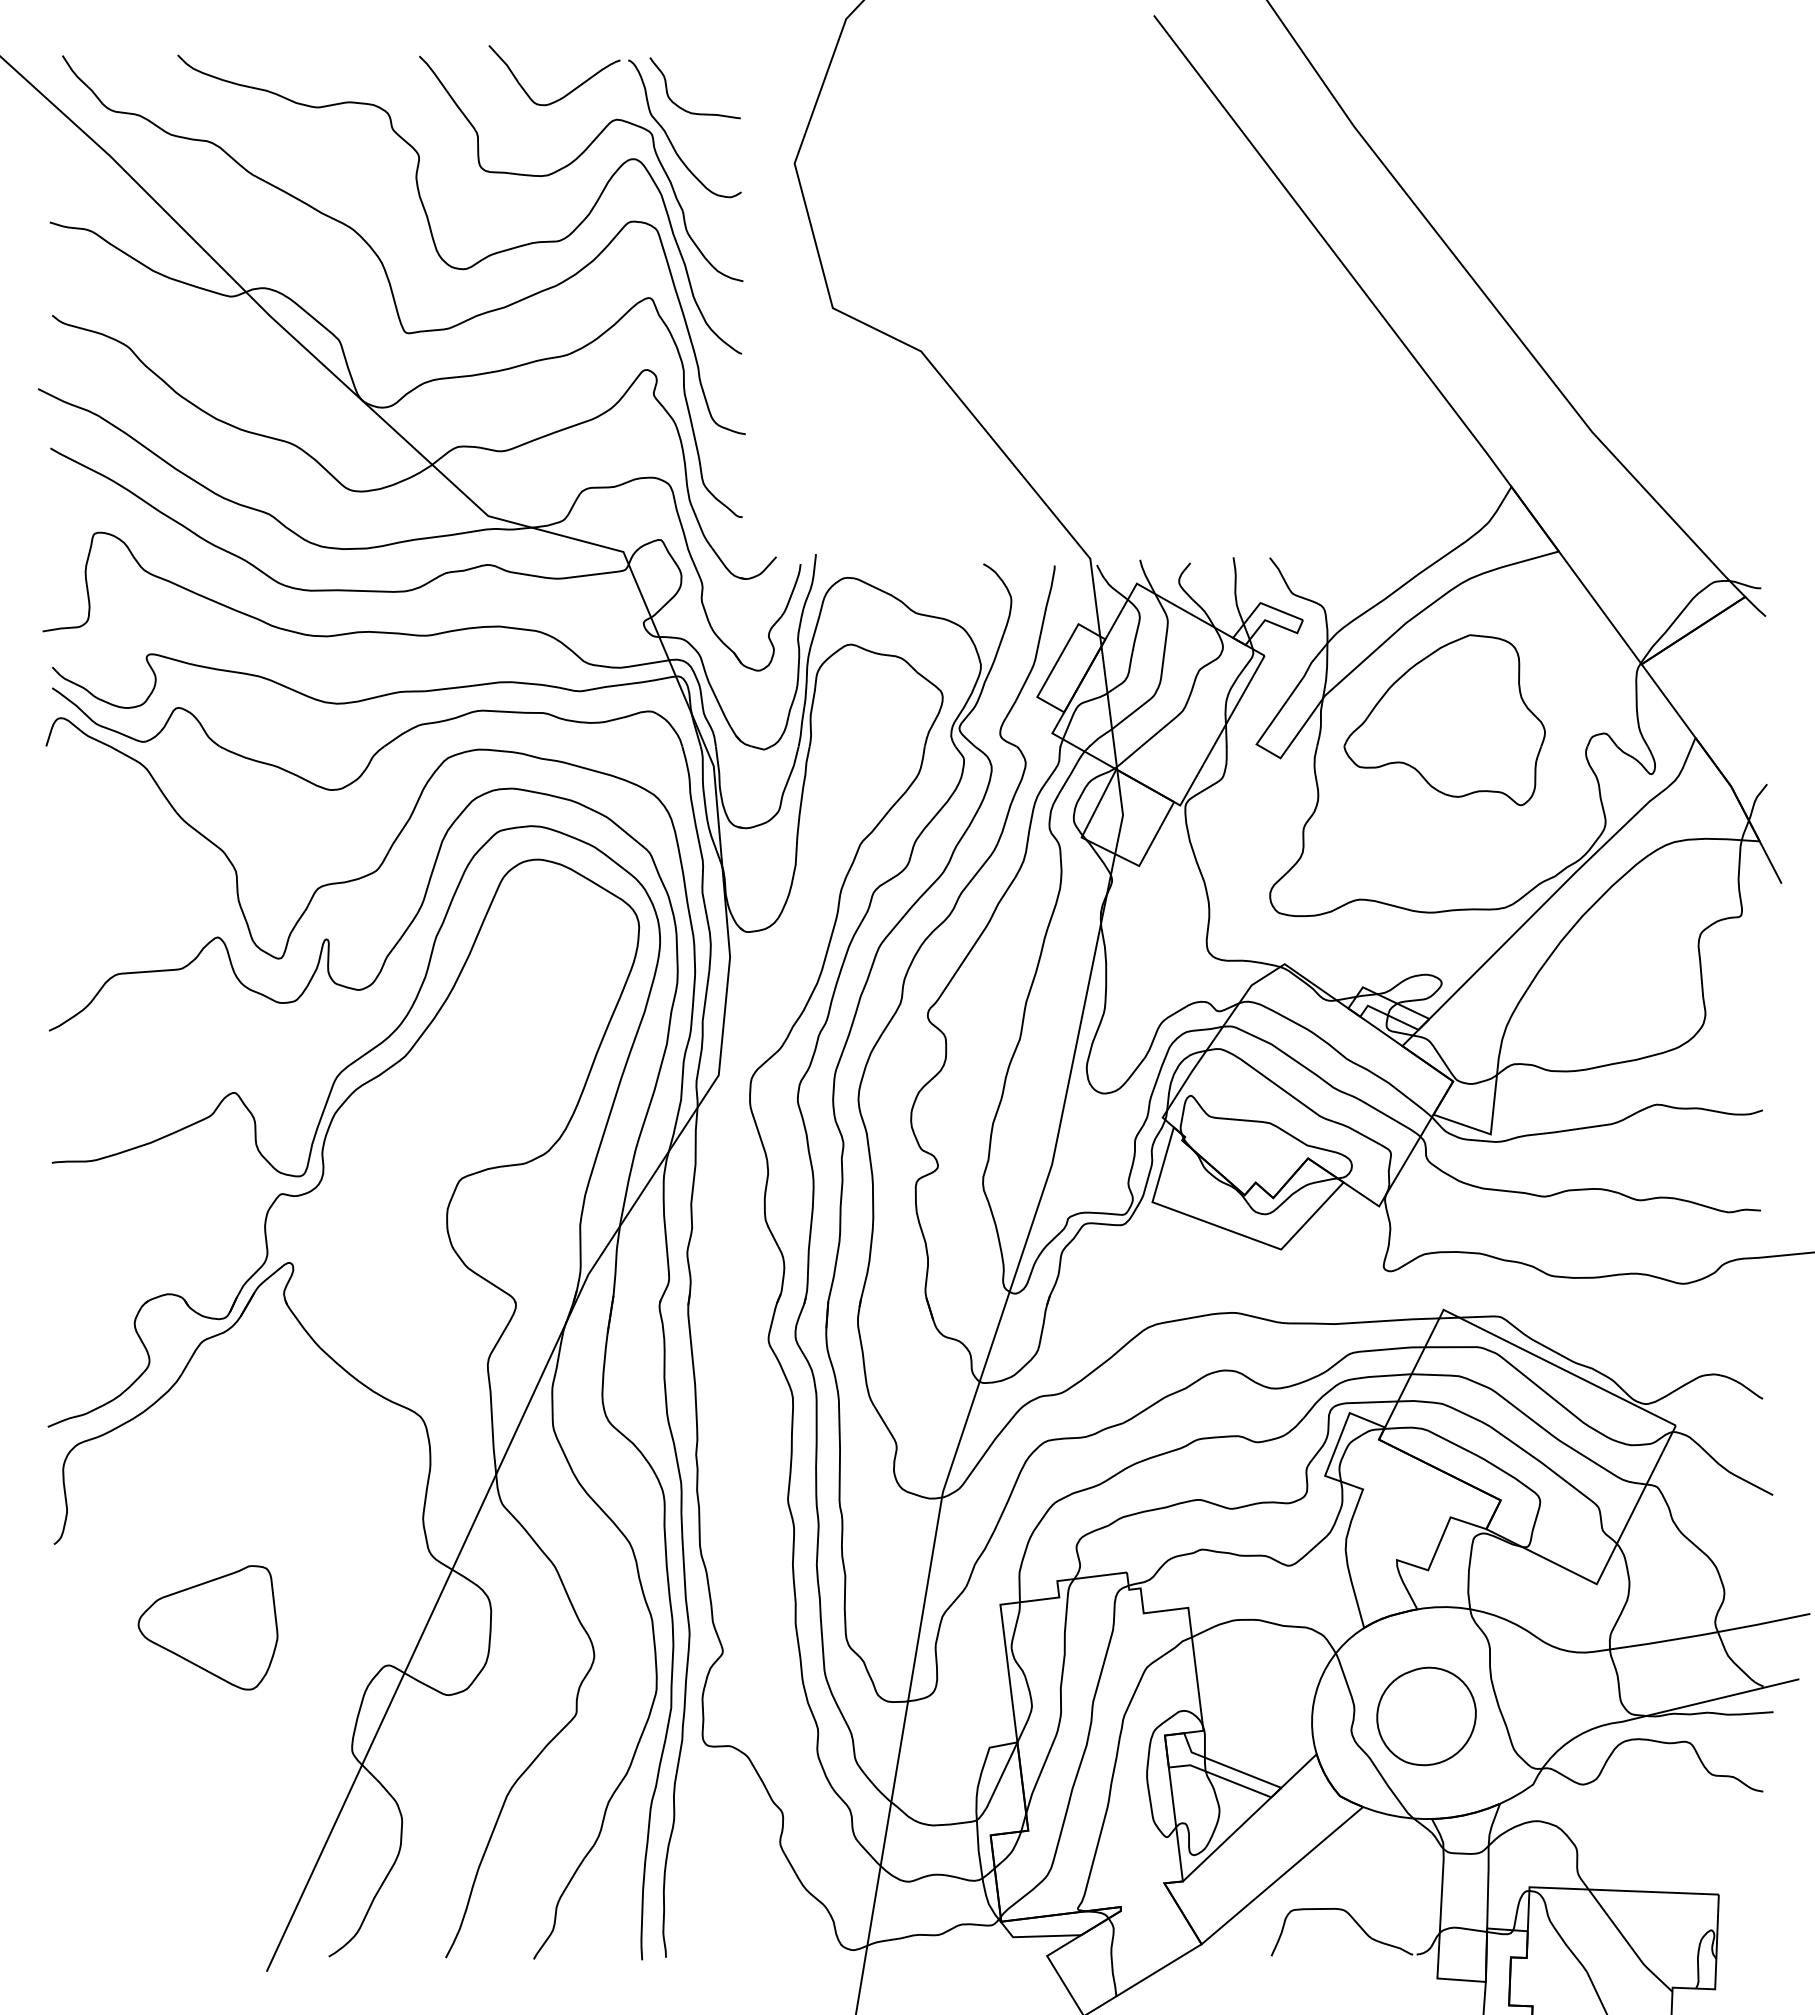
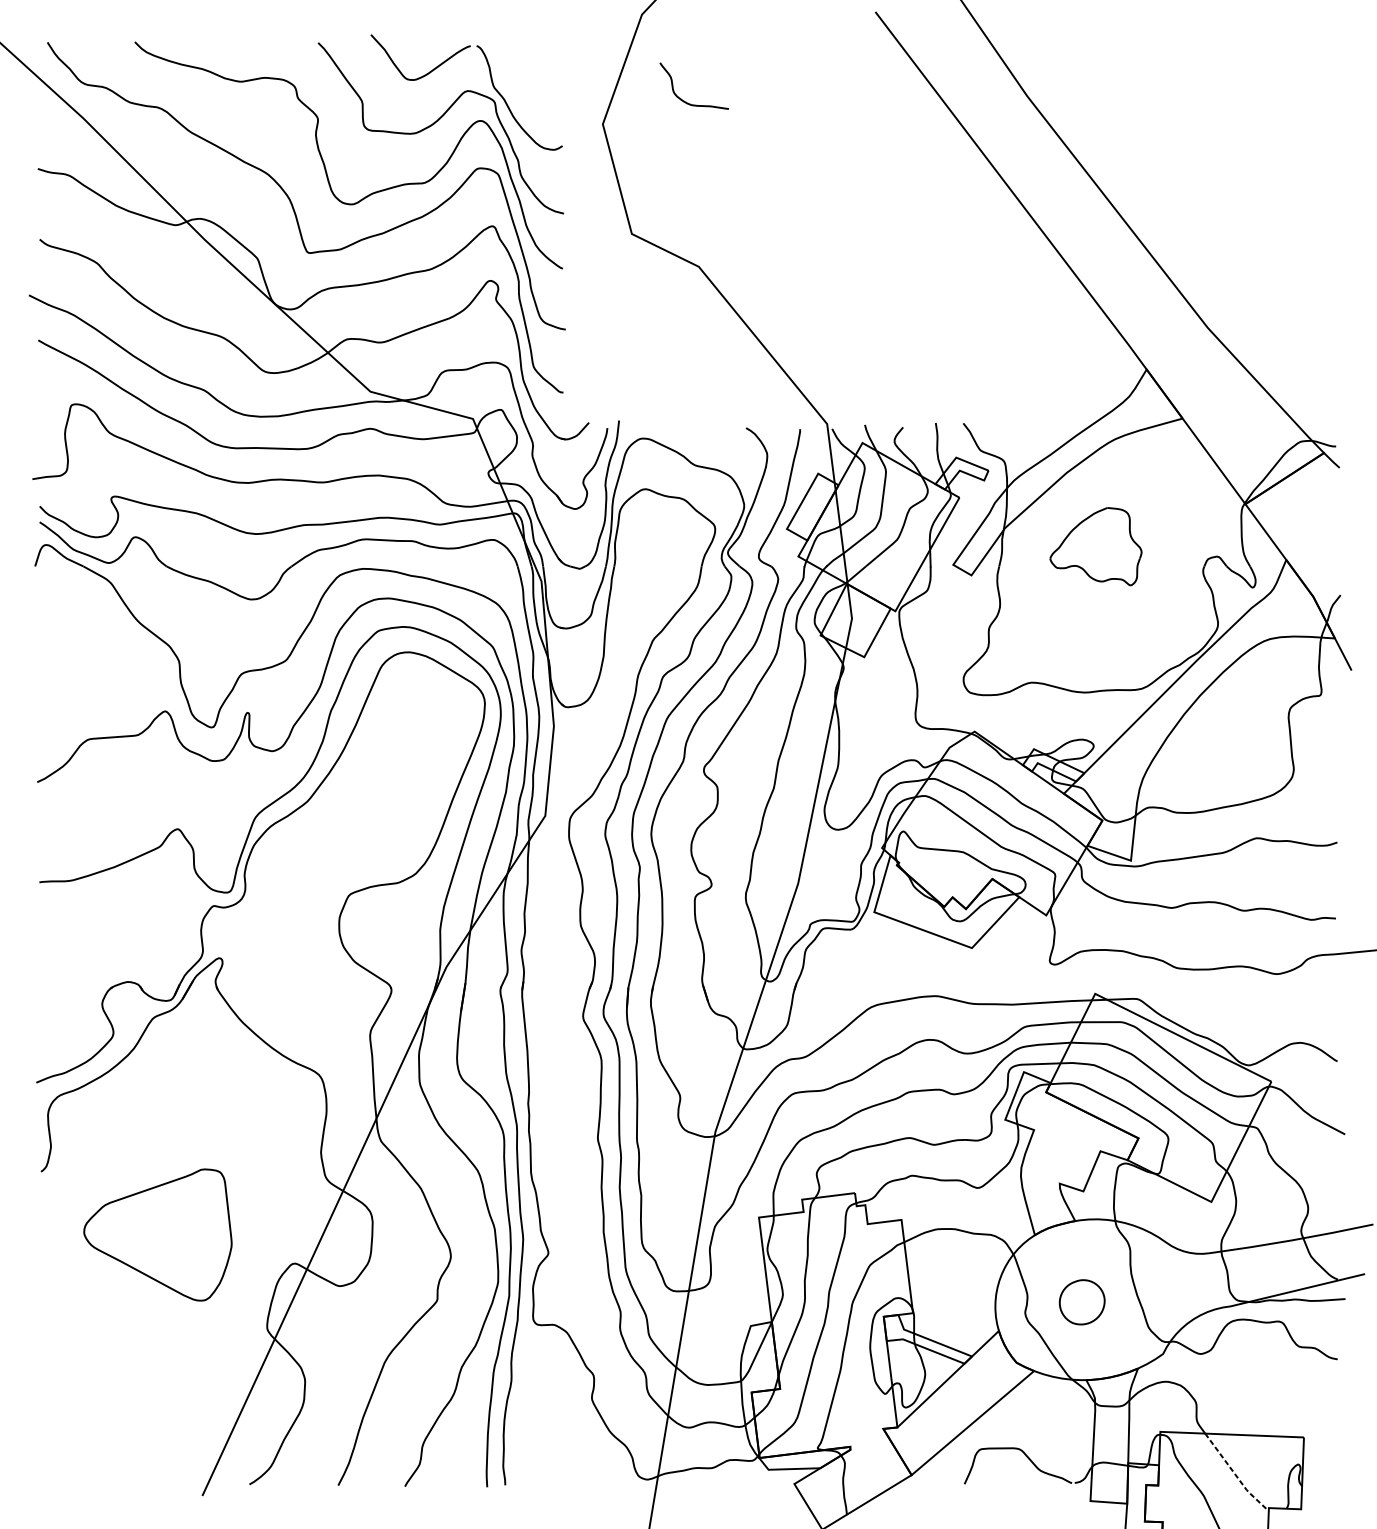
curve: (680, 106) -> (683, 99), moved
part: (1444, 720) -> (1095, 546), size x0.6
part: (207, 1627) -> (157, 1234), size x1.4
part: (1426, 1716) -> (1082, 1302), size x0.6
line: (1629, 1944) -> (1236, 1475), solid -> dashed

